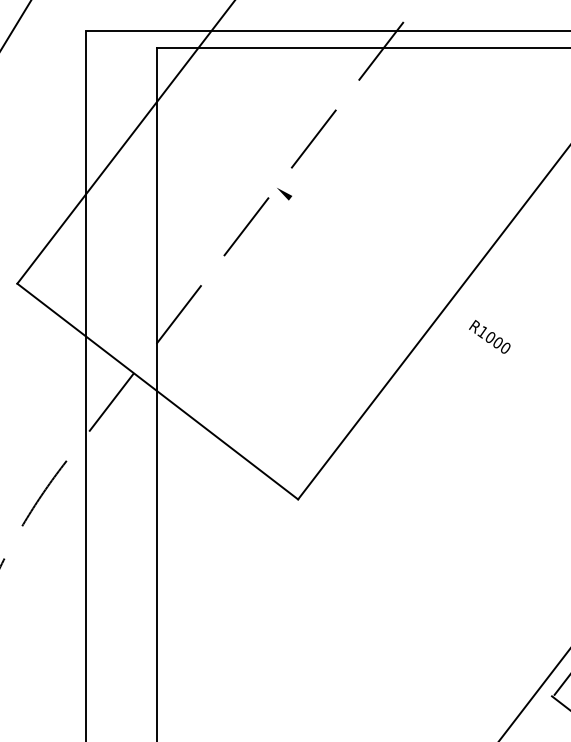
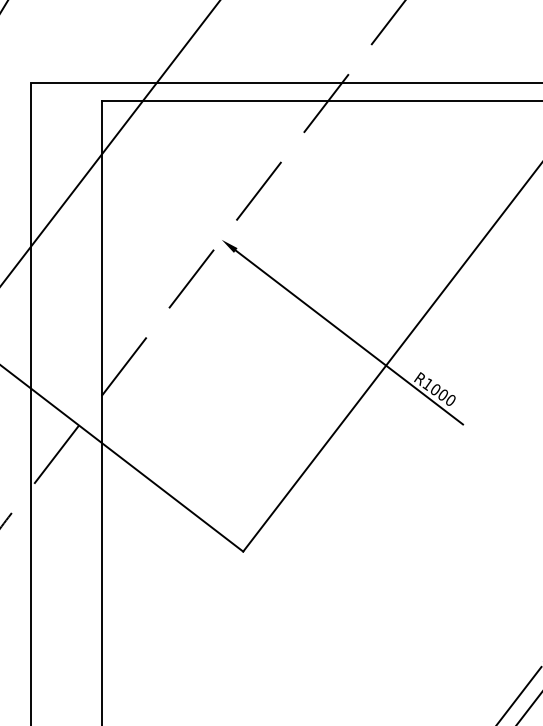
line: (403, 285) -> (348, 337), added

